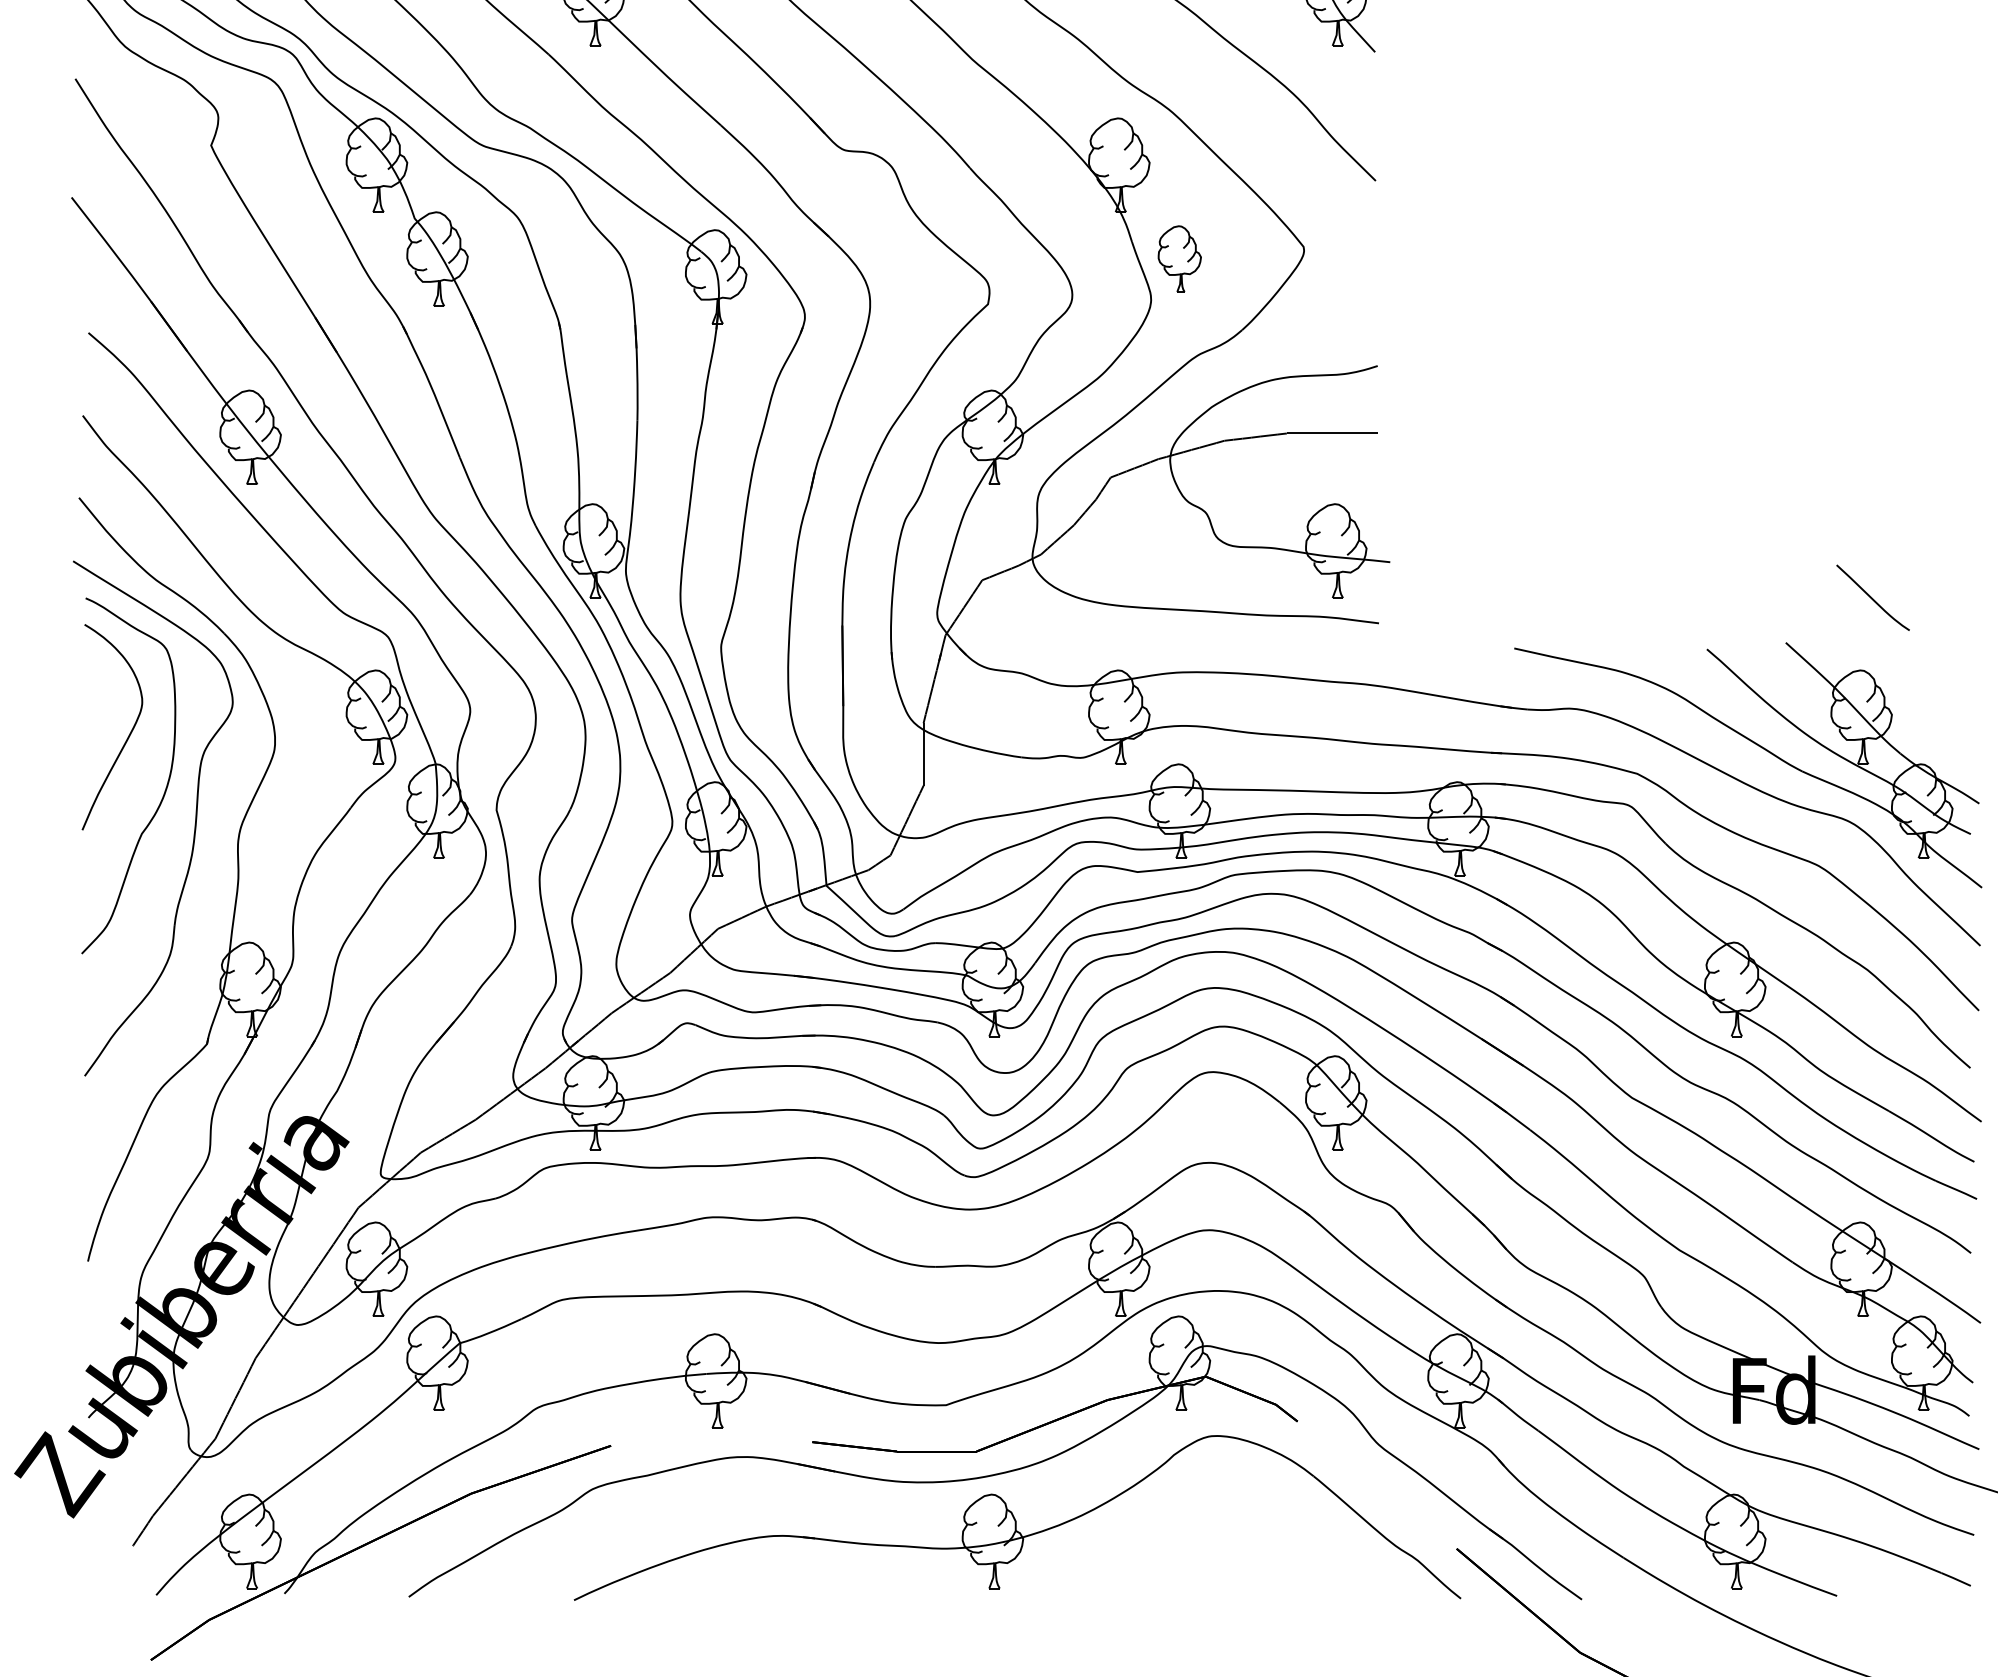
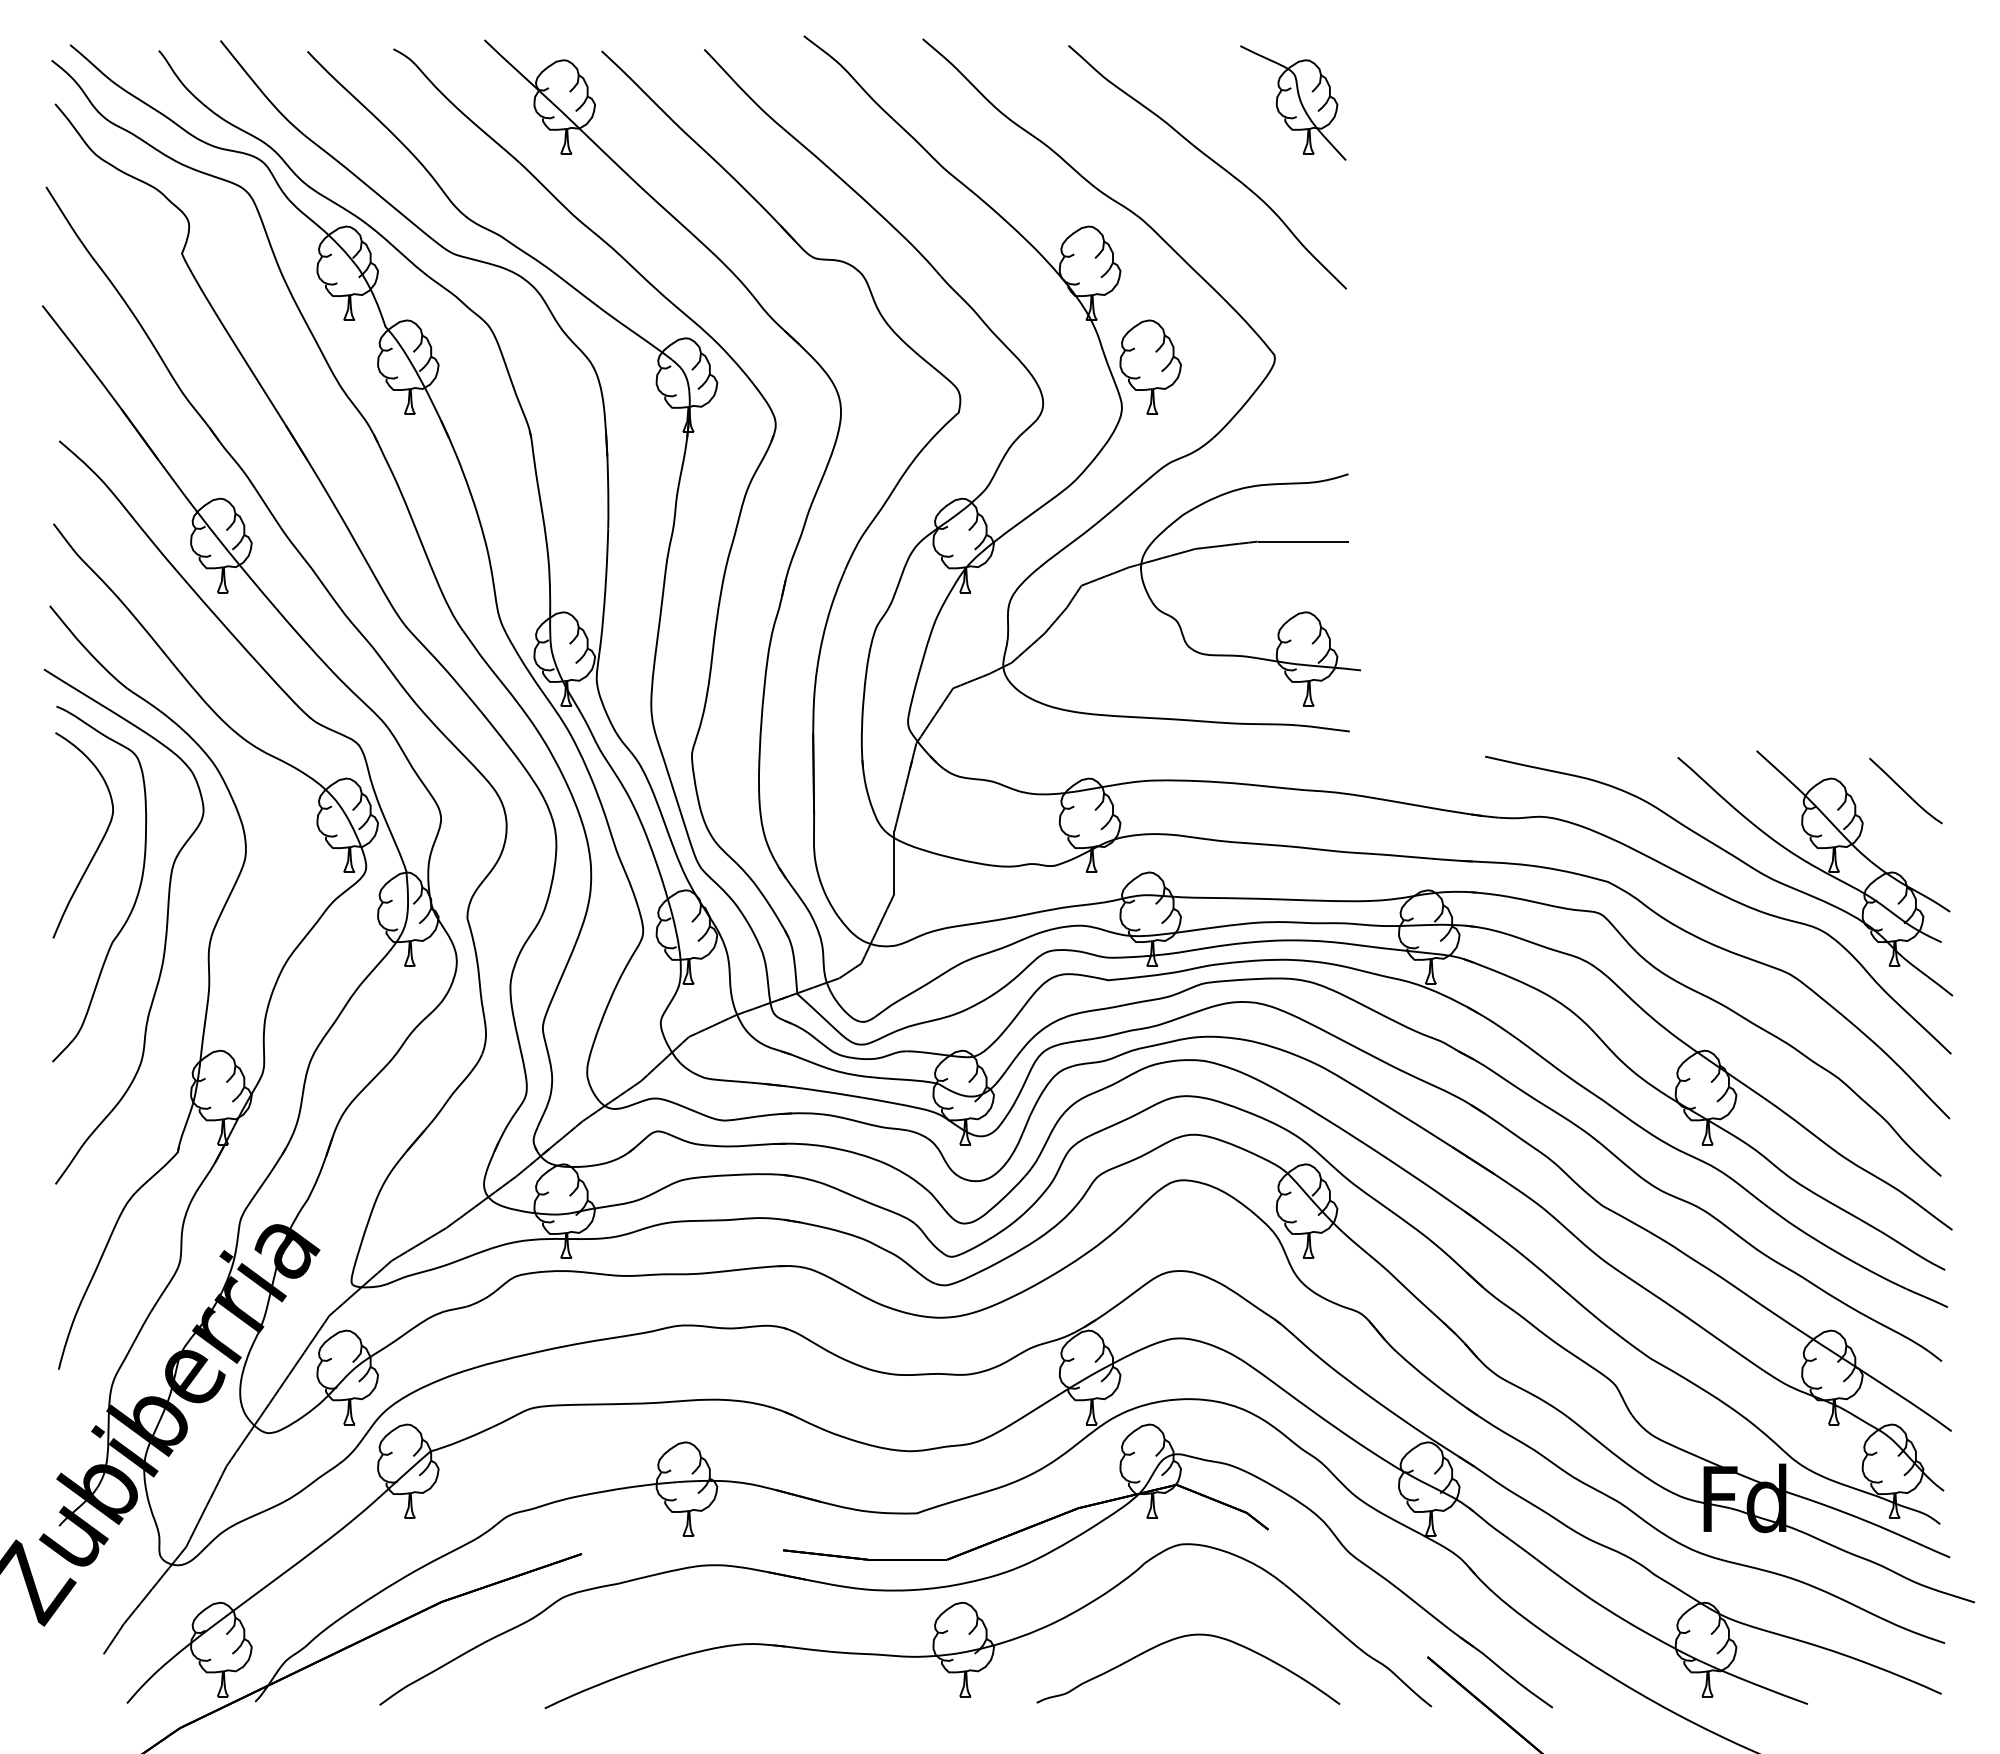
part: (1179, 258) -> (1150, 366), size x1.43
curve: (1871, 597) -> (1904, 790), moved
curve: (1209, 1530) -> (1180, 1638), added

